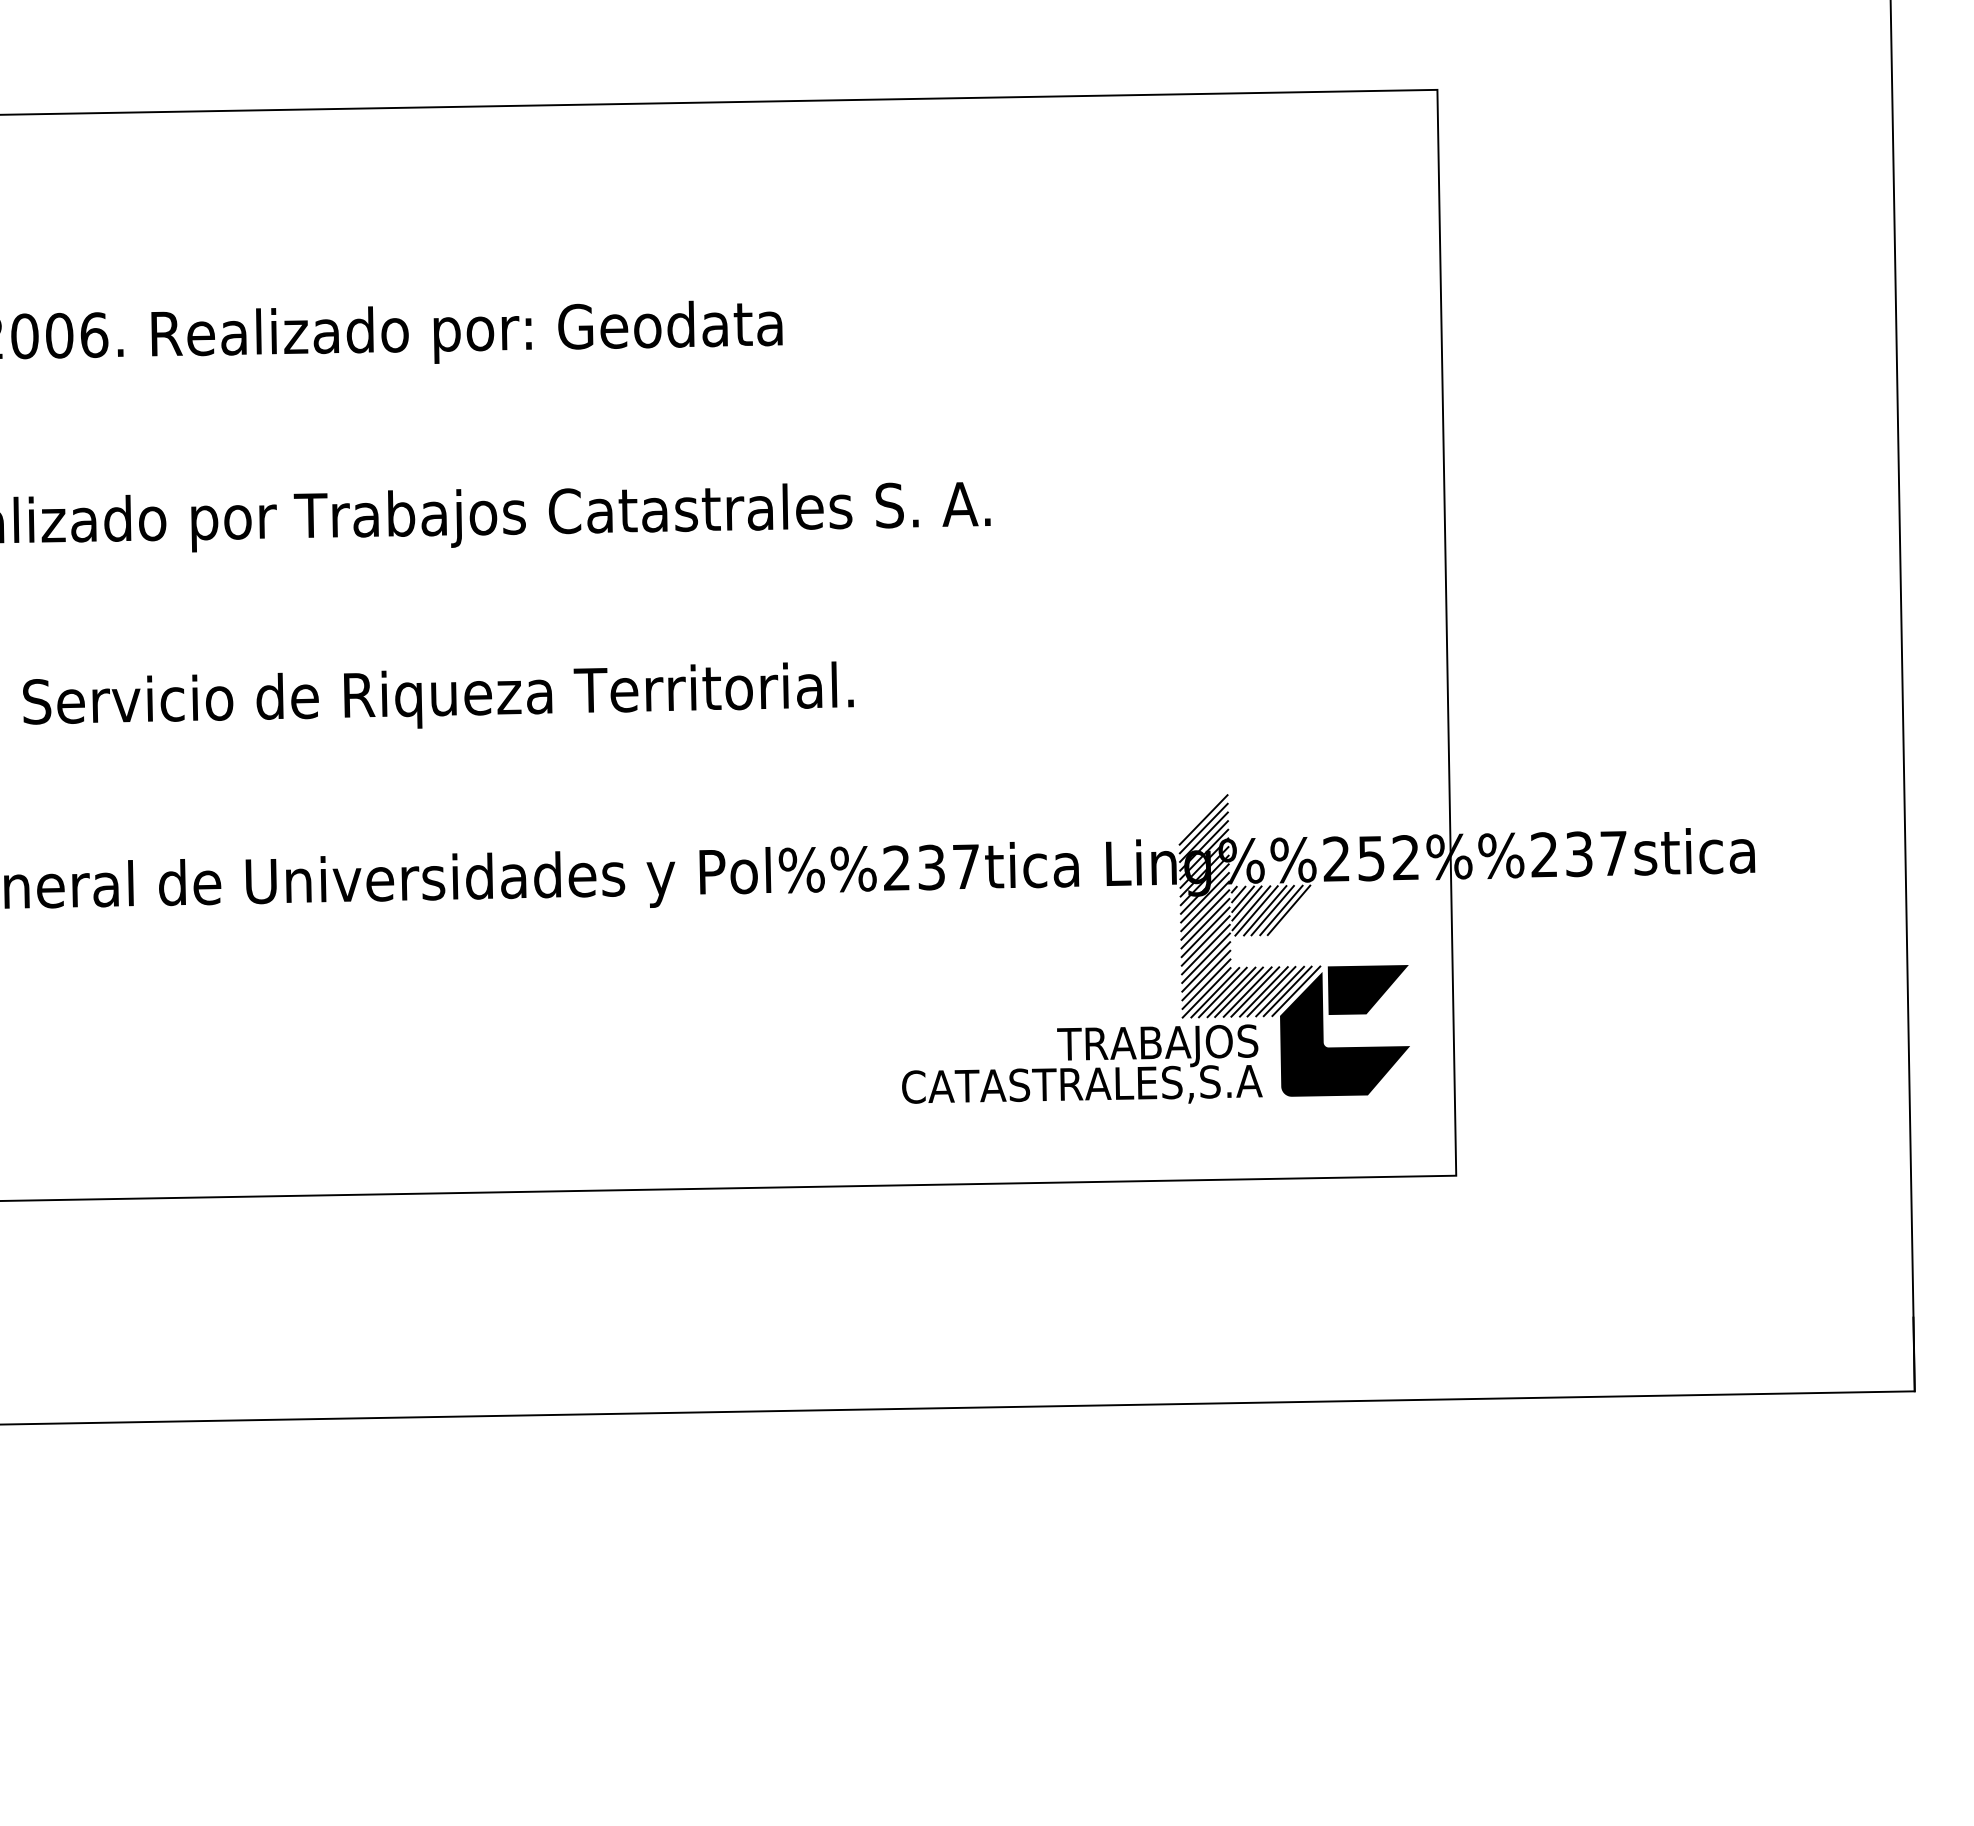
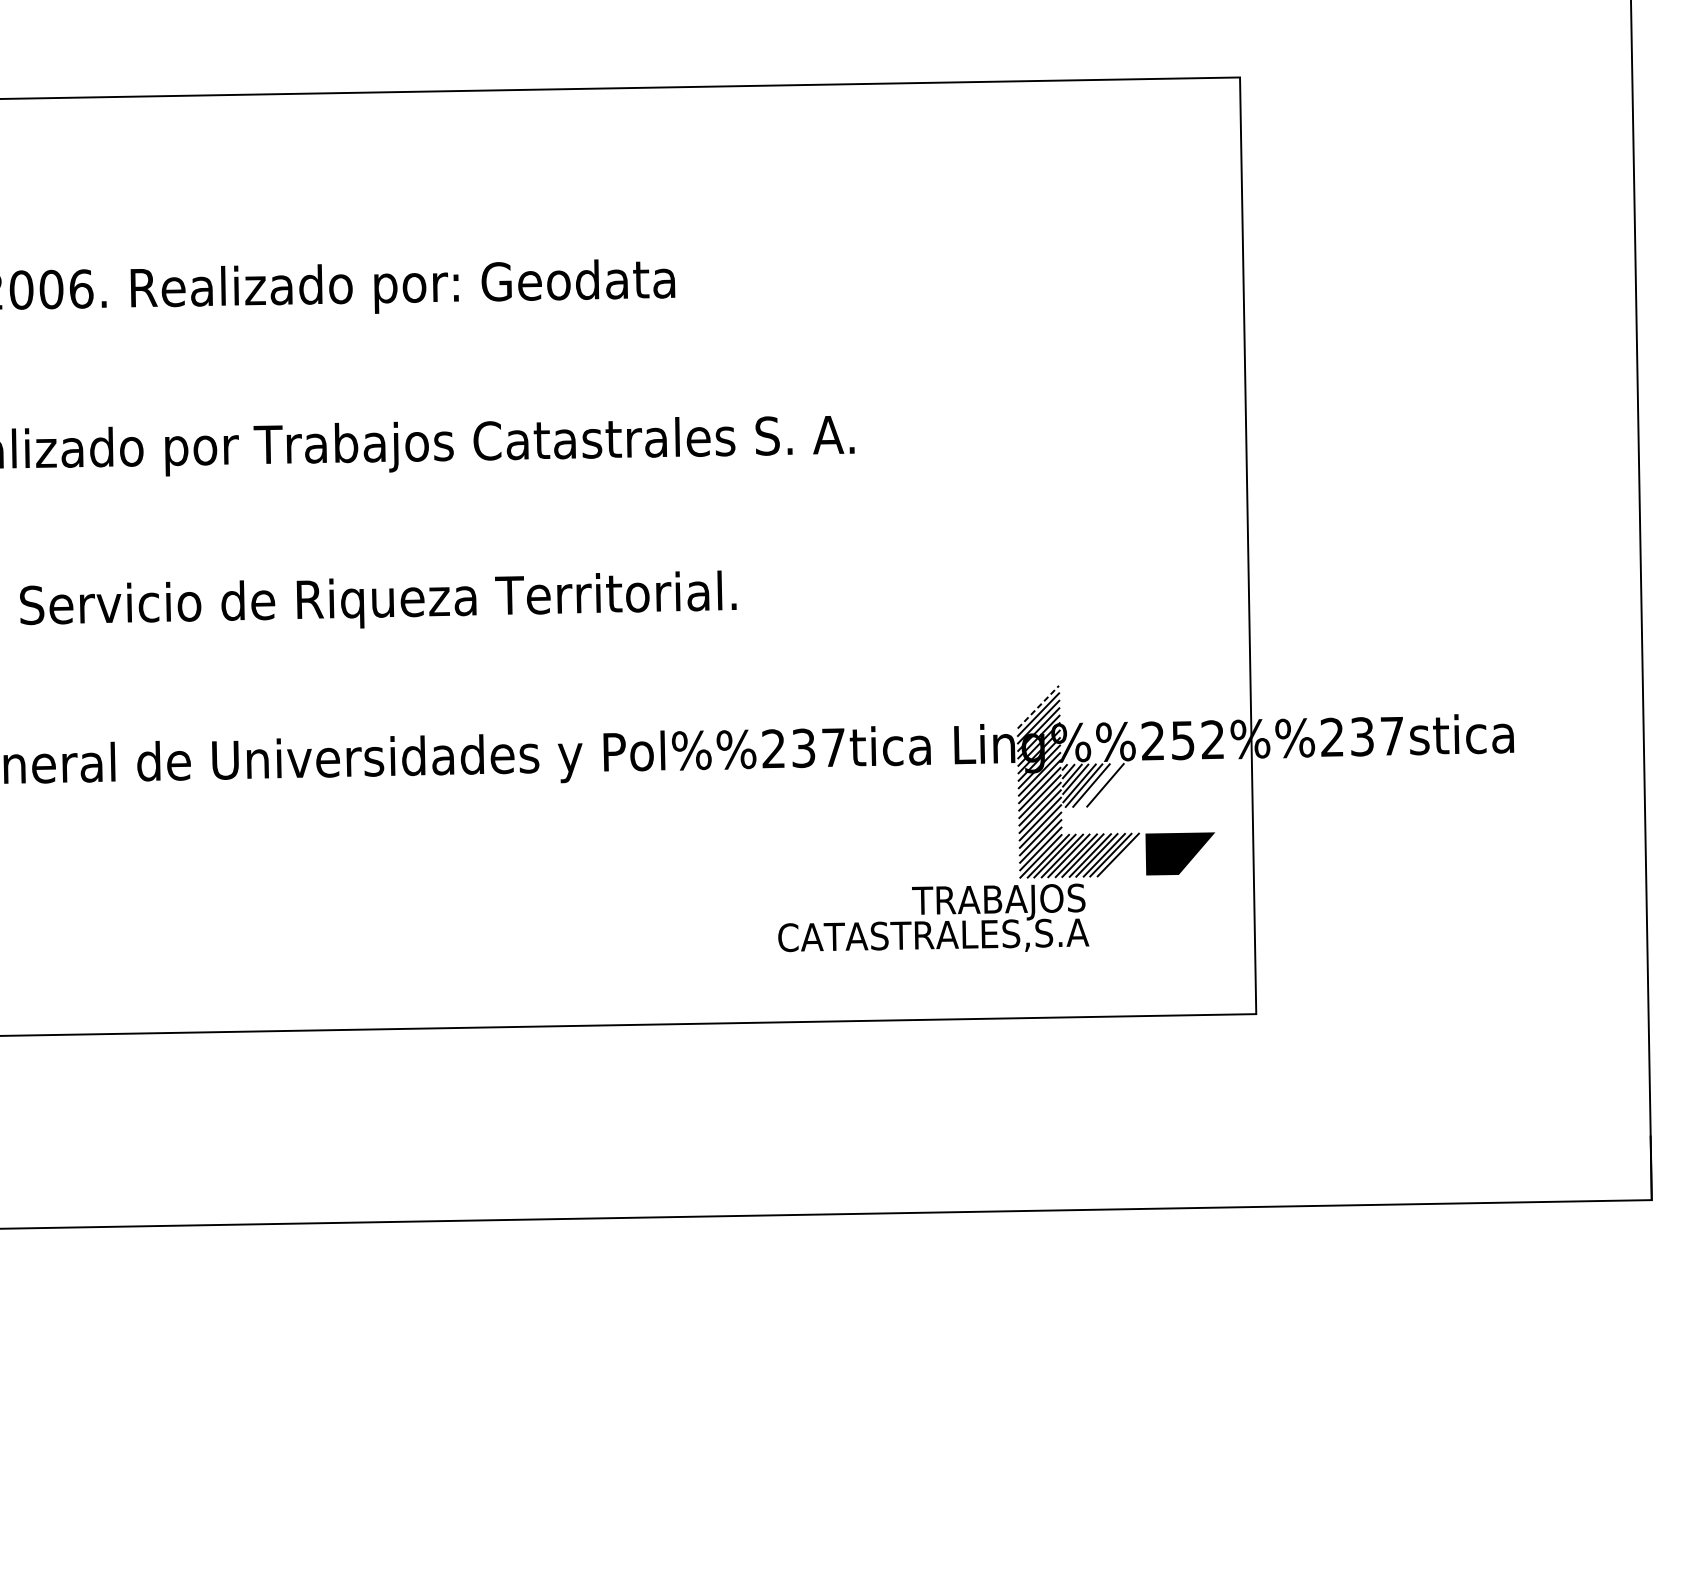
line: (1203, 819) -> (1038, 706), solid -> dashed
line: (1272, 910) -> (1097, 785), removed
line: (1288, 910) -> (1111, 785), removed
fill: (1345, 1033) -> (1160, 891), removed

